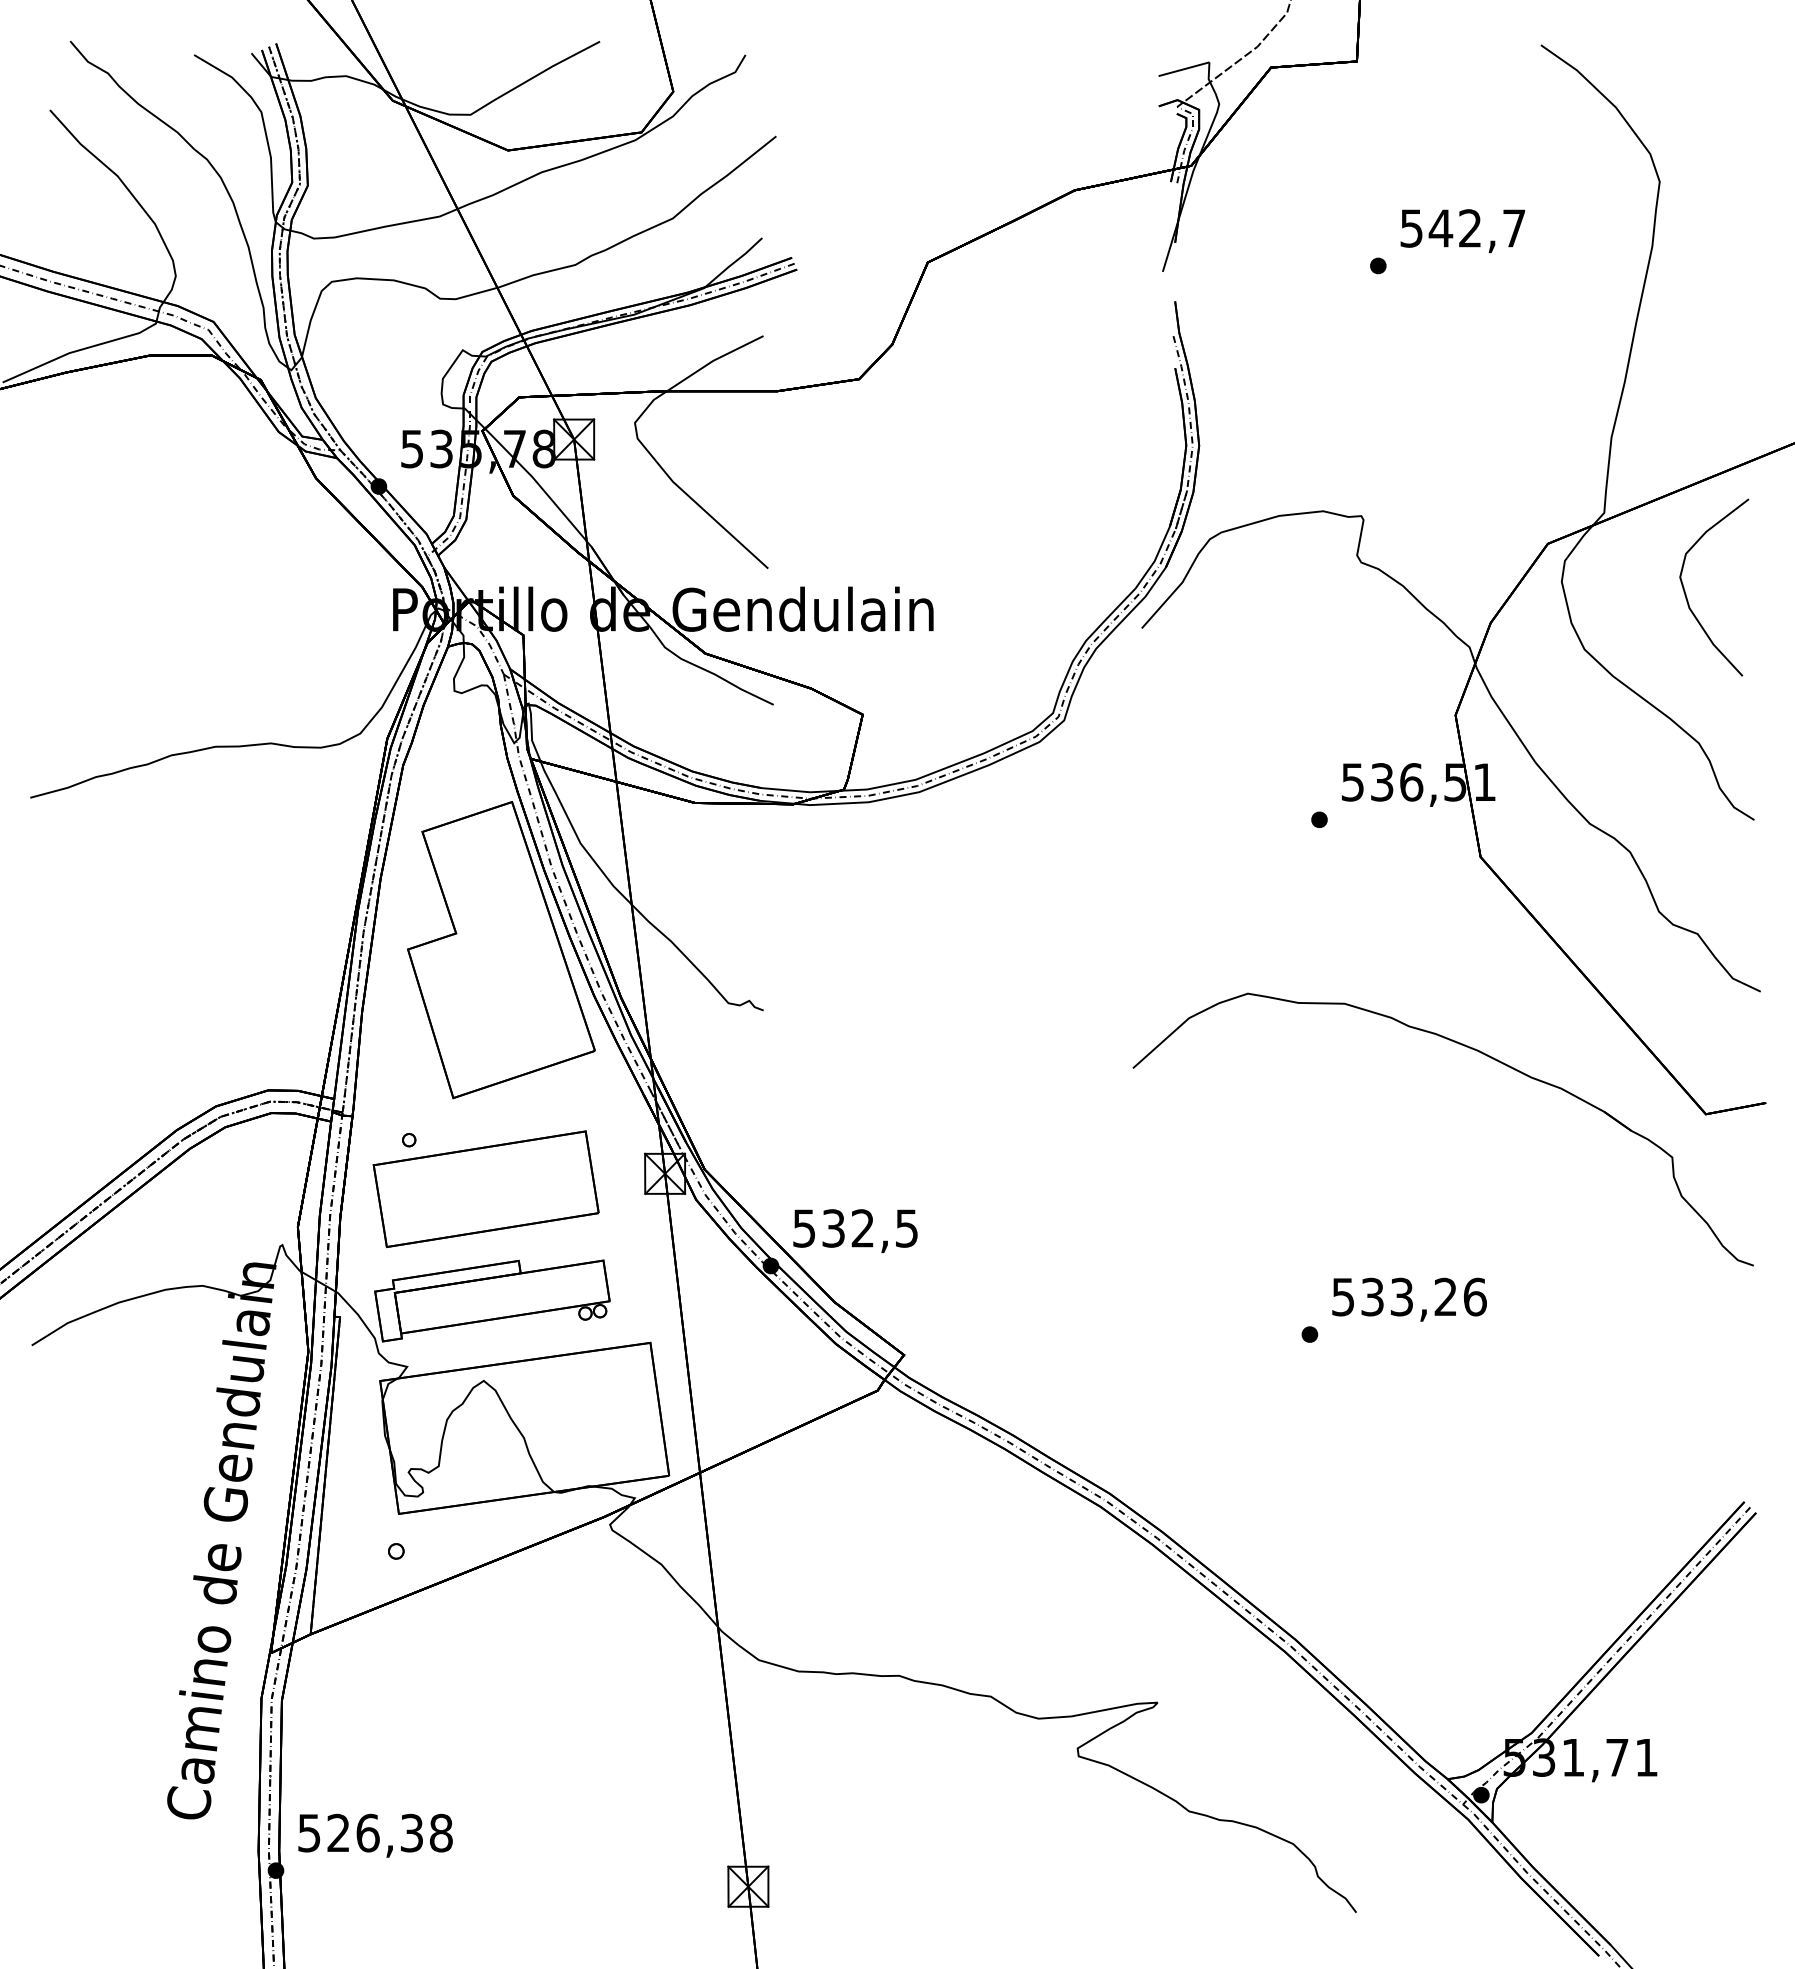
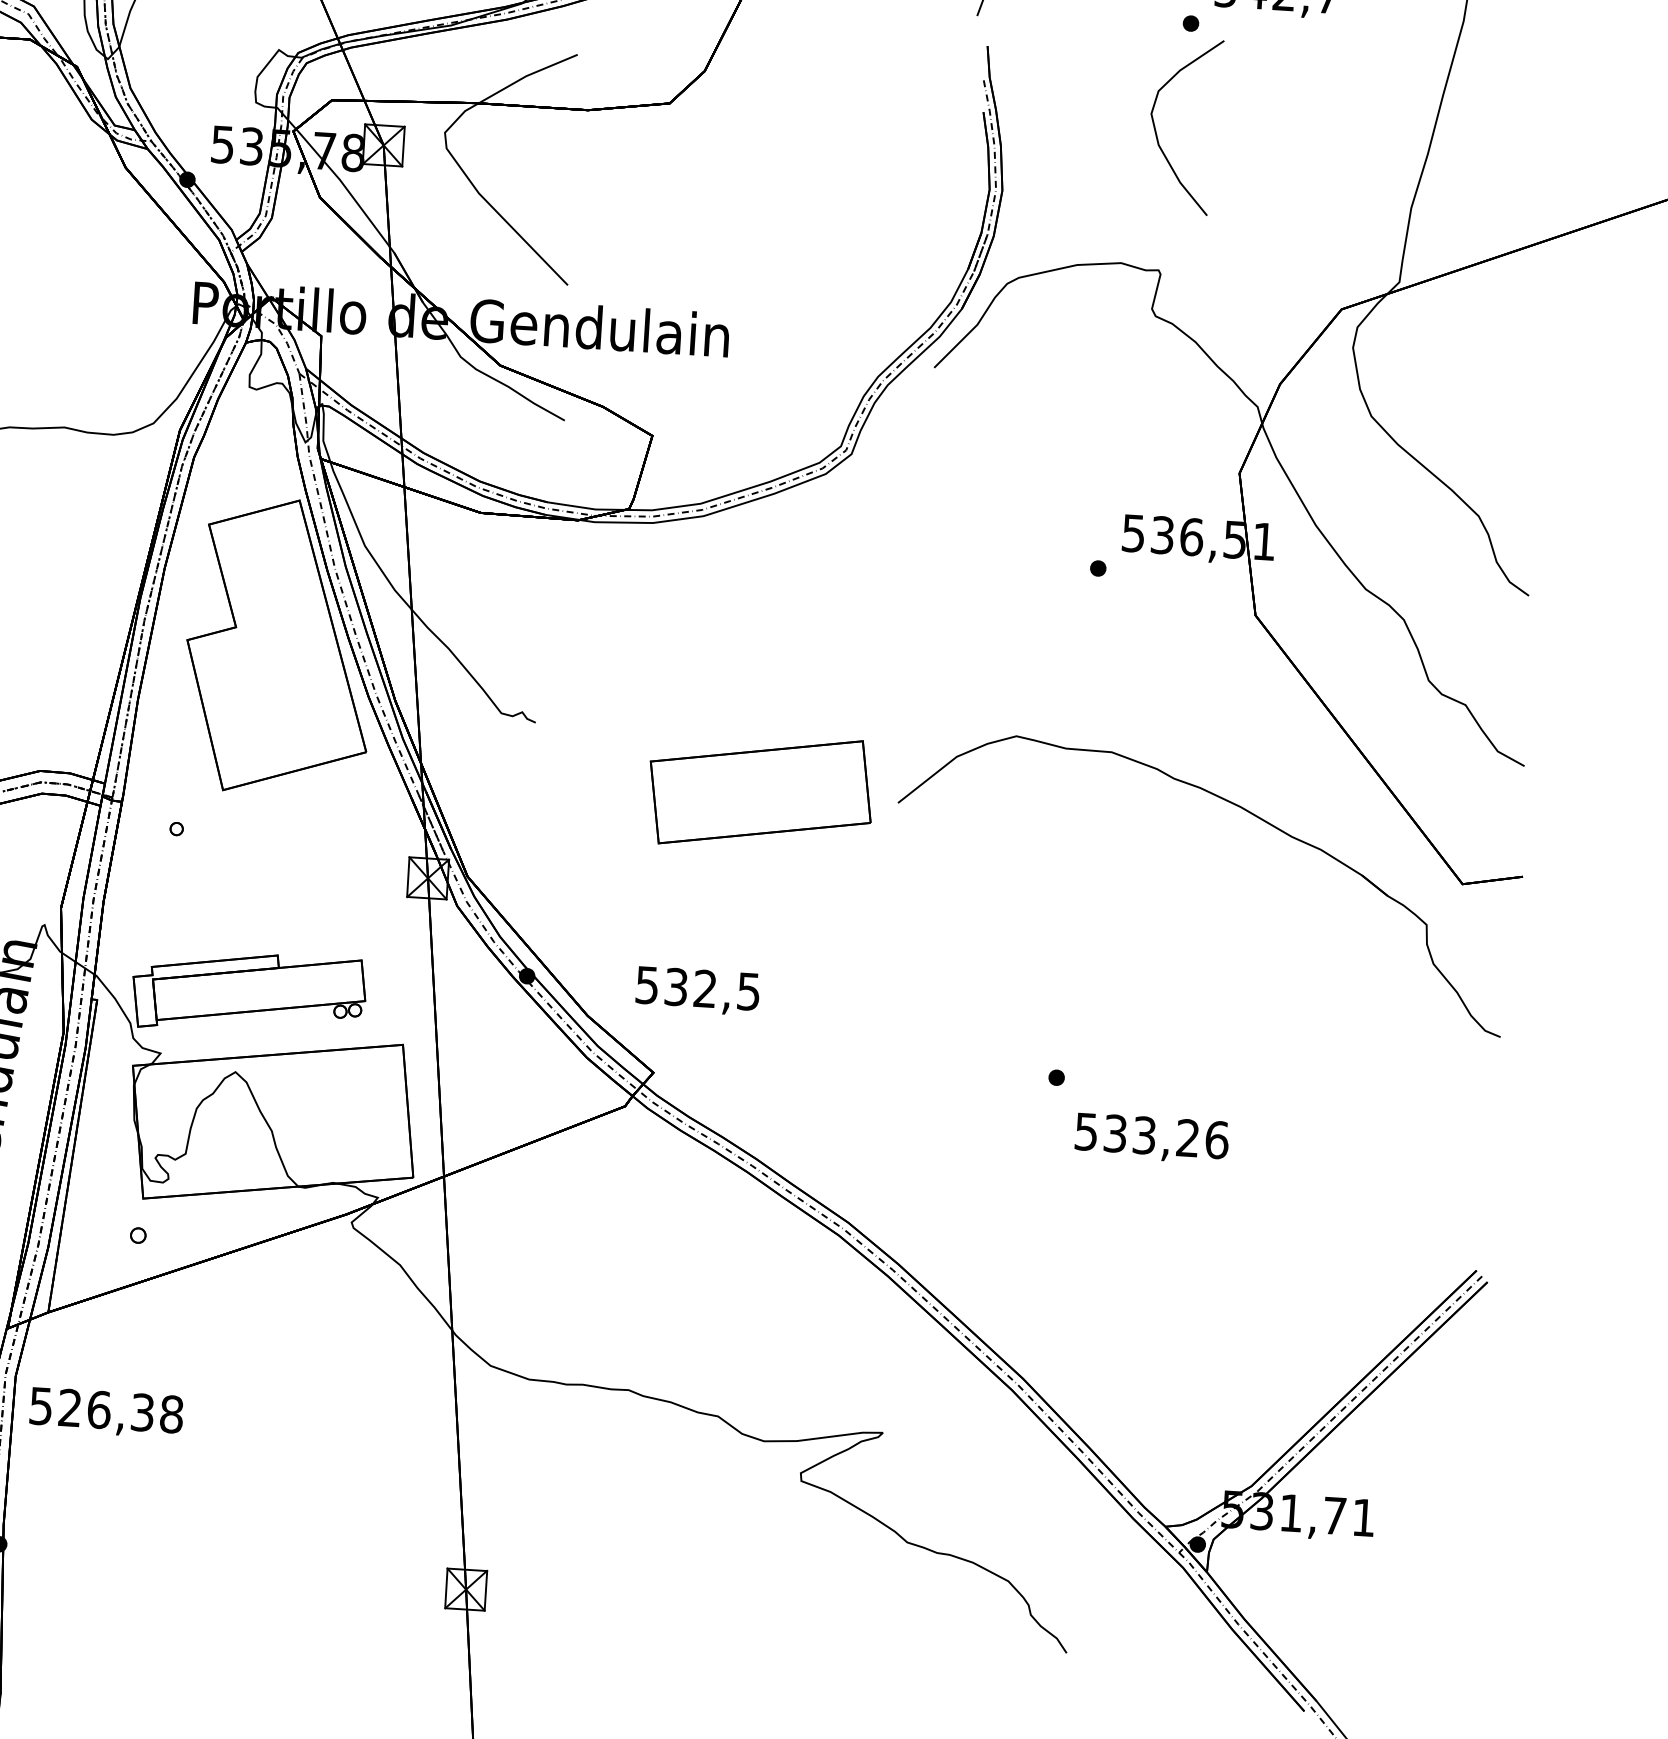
curve: (1687, 597) -> (1157, 134), moved
part: (485, 1189) -> (760, 792), moved
text: (855, 1231) -> (697, 991), moved
text: (1409, 1299) -> (1151, 1138), moved
text: (375, 1835) -> (106, 1412), moved

